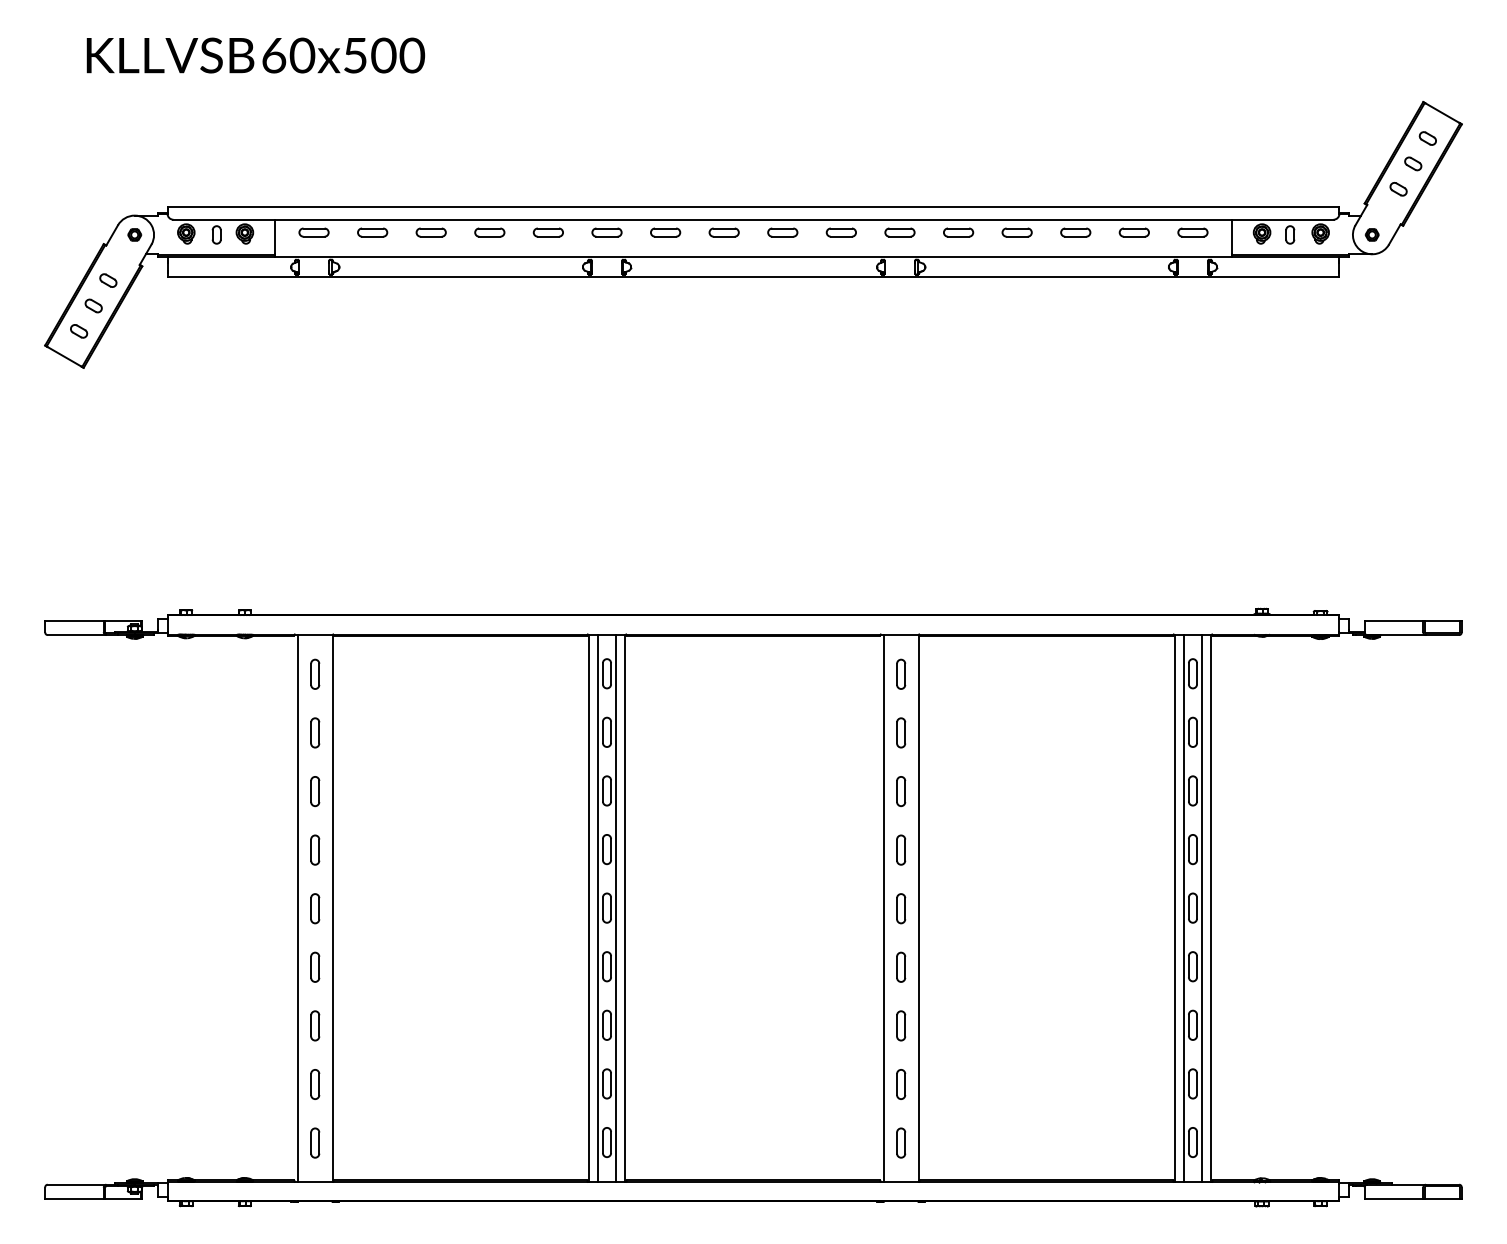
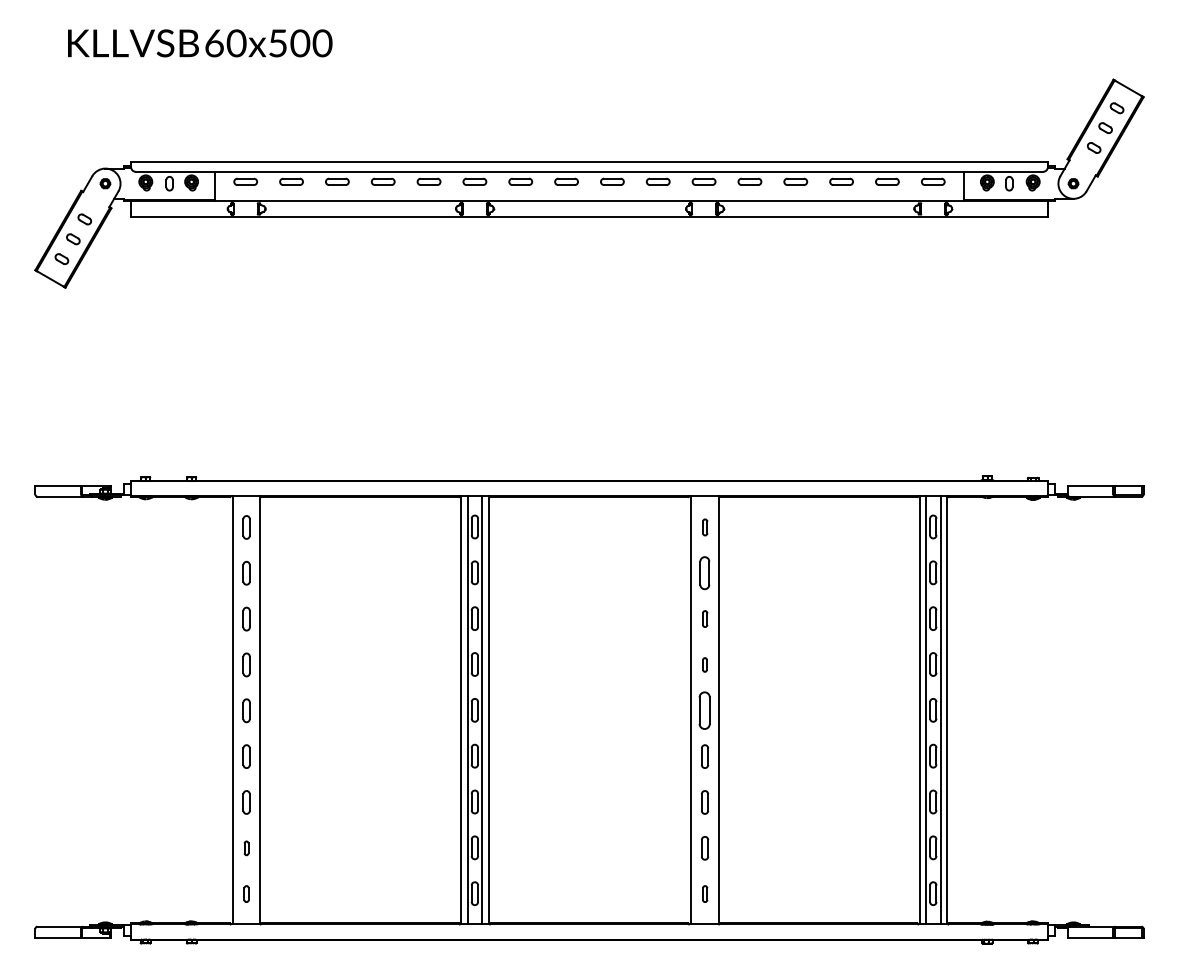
part: (901, 674) -> (705, 527), size x0.7
part: (901, 733) -> (705, 573), size x1.4
part: (901, 790) -> (705, 618), size x0.7
part: (900, 849) -> (704, 664), size x0.6
part: (901, 908) -> (705, 710), size x1.6
part: (315, 1084) -> (246, 848), size x0.6
part: (315, 1142) -> (246, 893), size x0.7
part: (901, 1142) -> (705, 893), size x0.7

